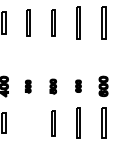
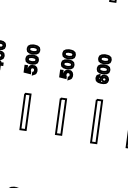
part: (78, 85) -> (103, 67), size x1.67
part: (28, 86) -> (32, 59), size x1.67
part: (53, 86) -> (68, 64), size x1.43
line: (27, 123) -> (24, 111), added

